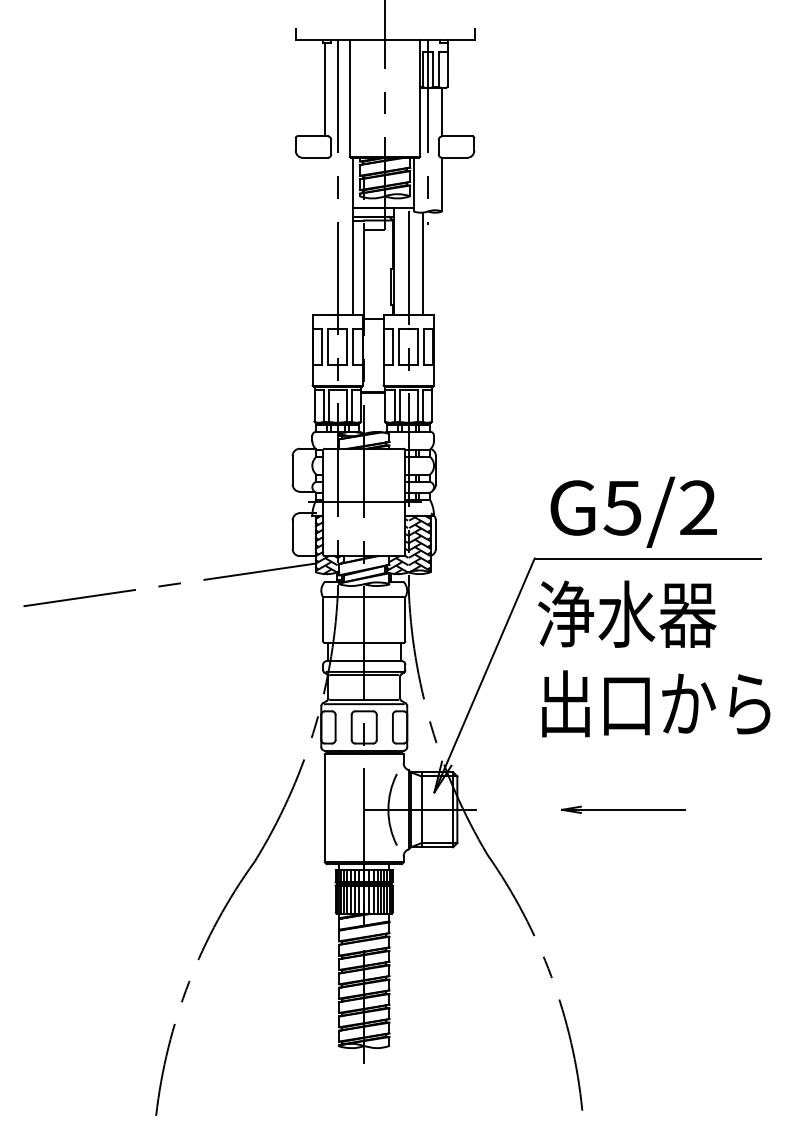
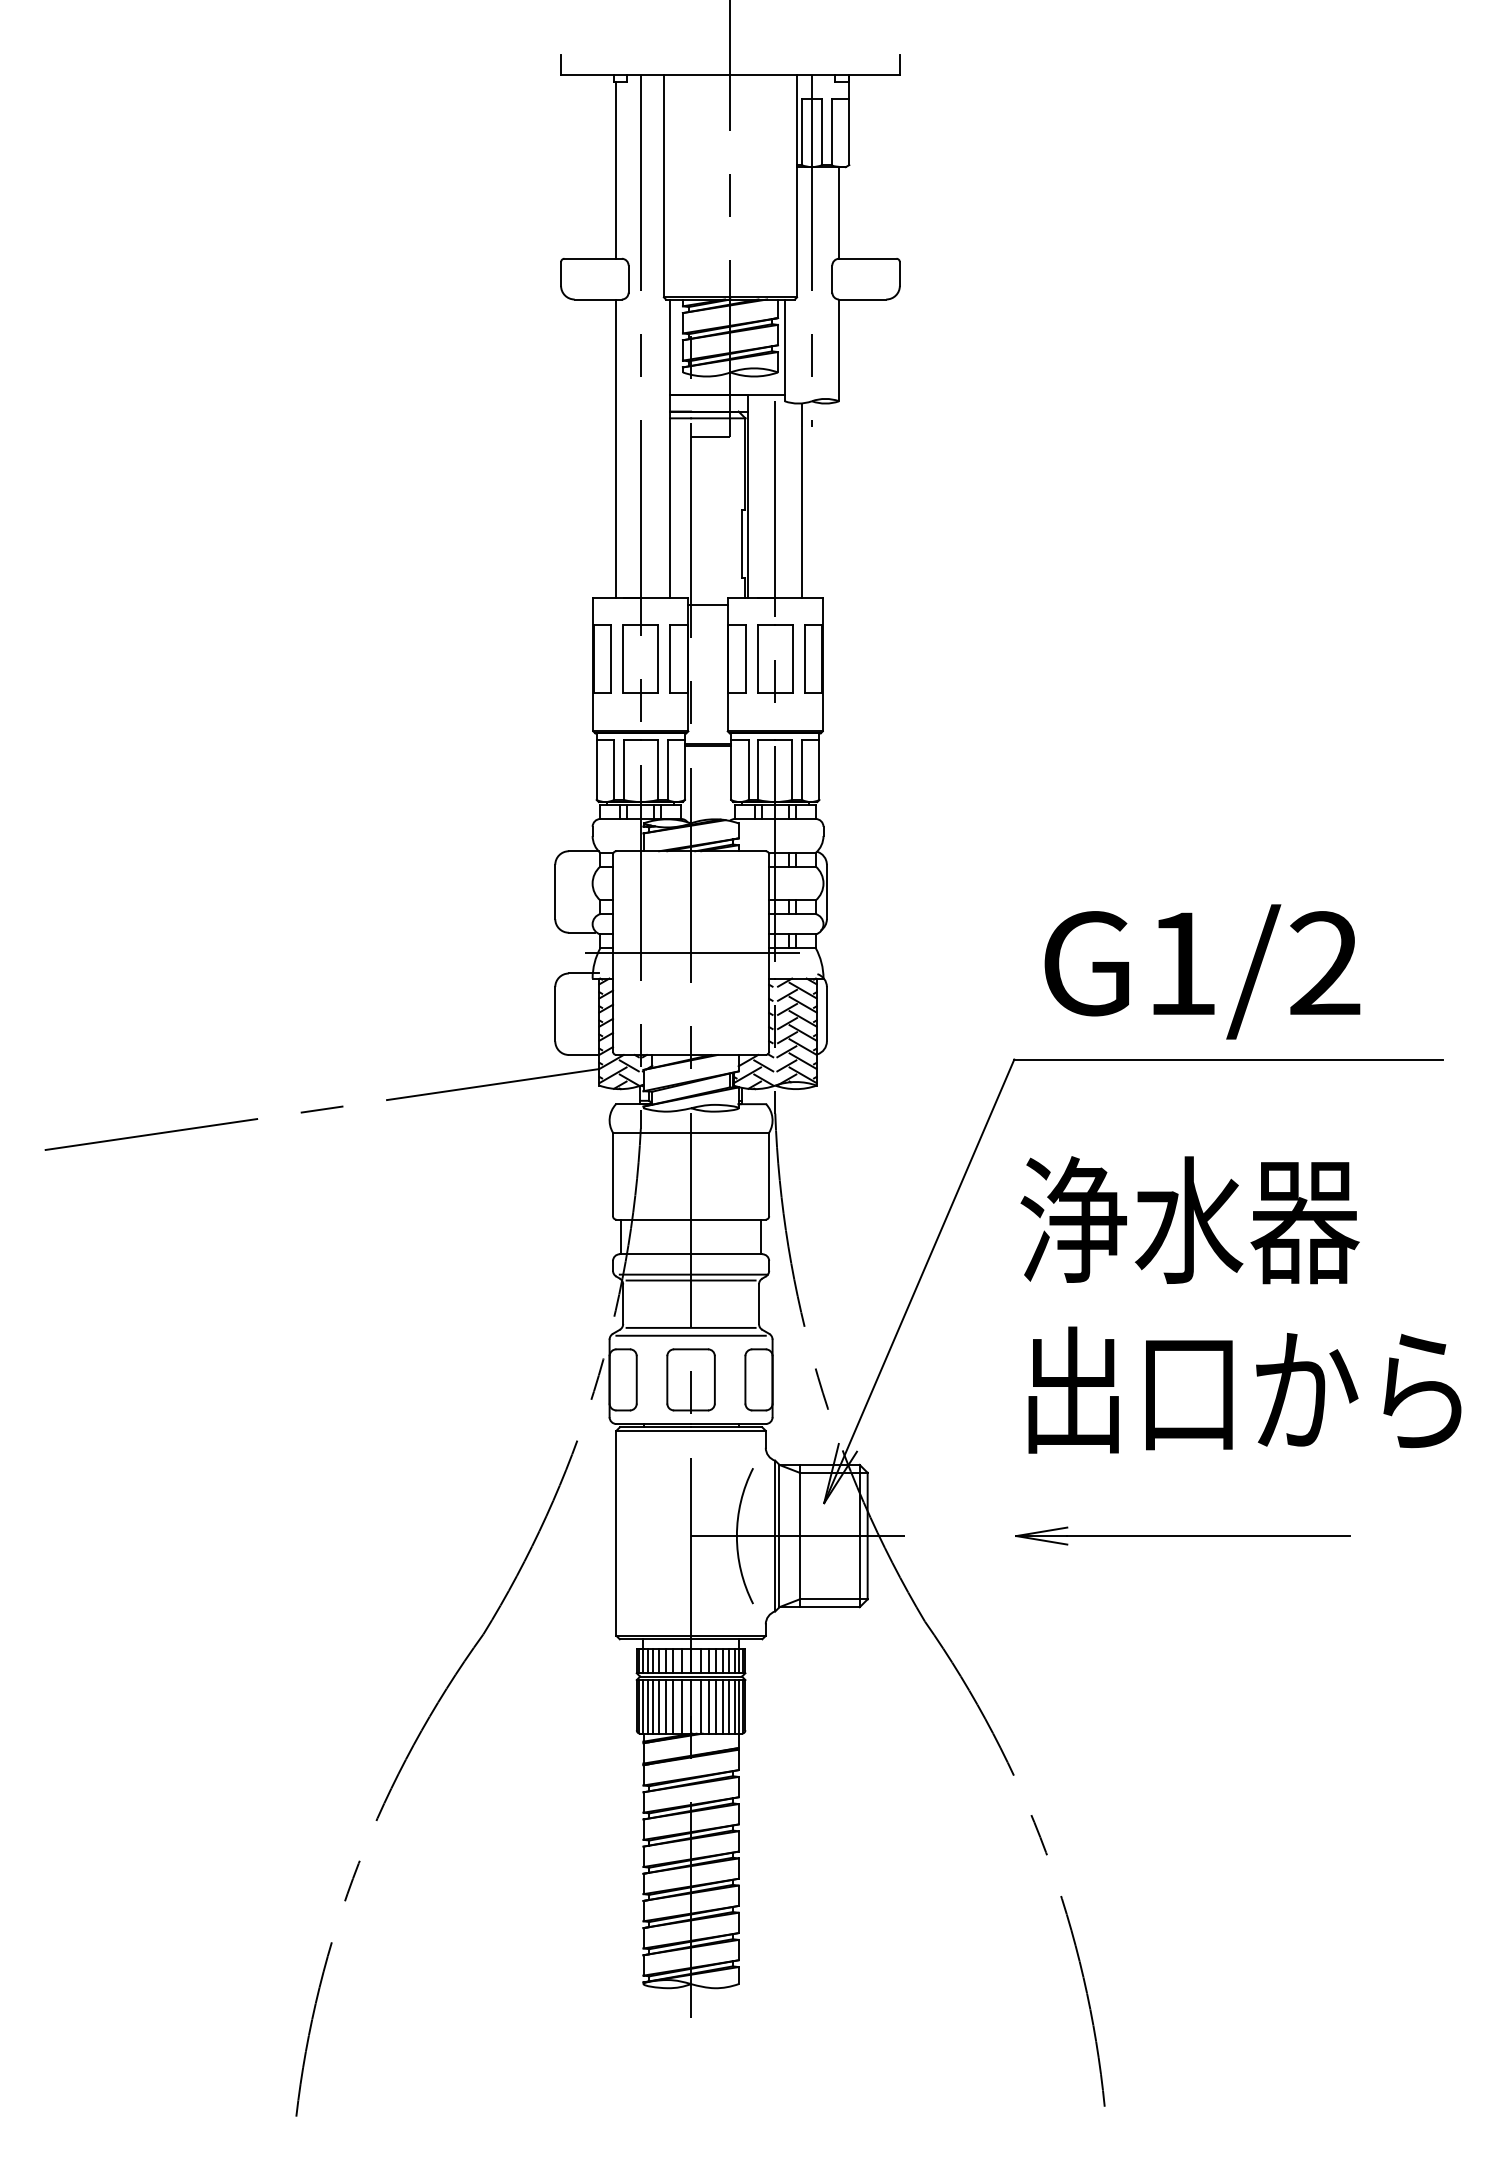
line: (324, 236) -> (615, 448), added
text: (622, 508) -> (1180, 964), G5/2 -> G1/2
text: (654, 658) -> (1241, 1304), moved
part: (623, 809) -> (1182, 1535), size x1.43

